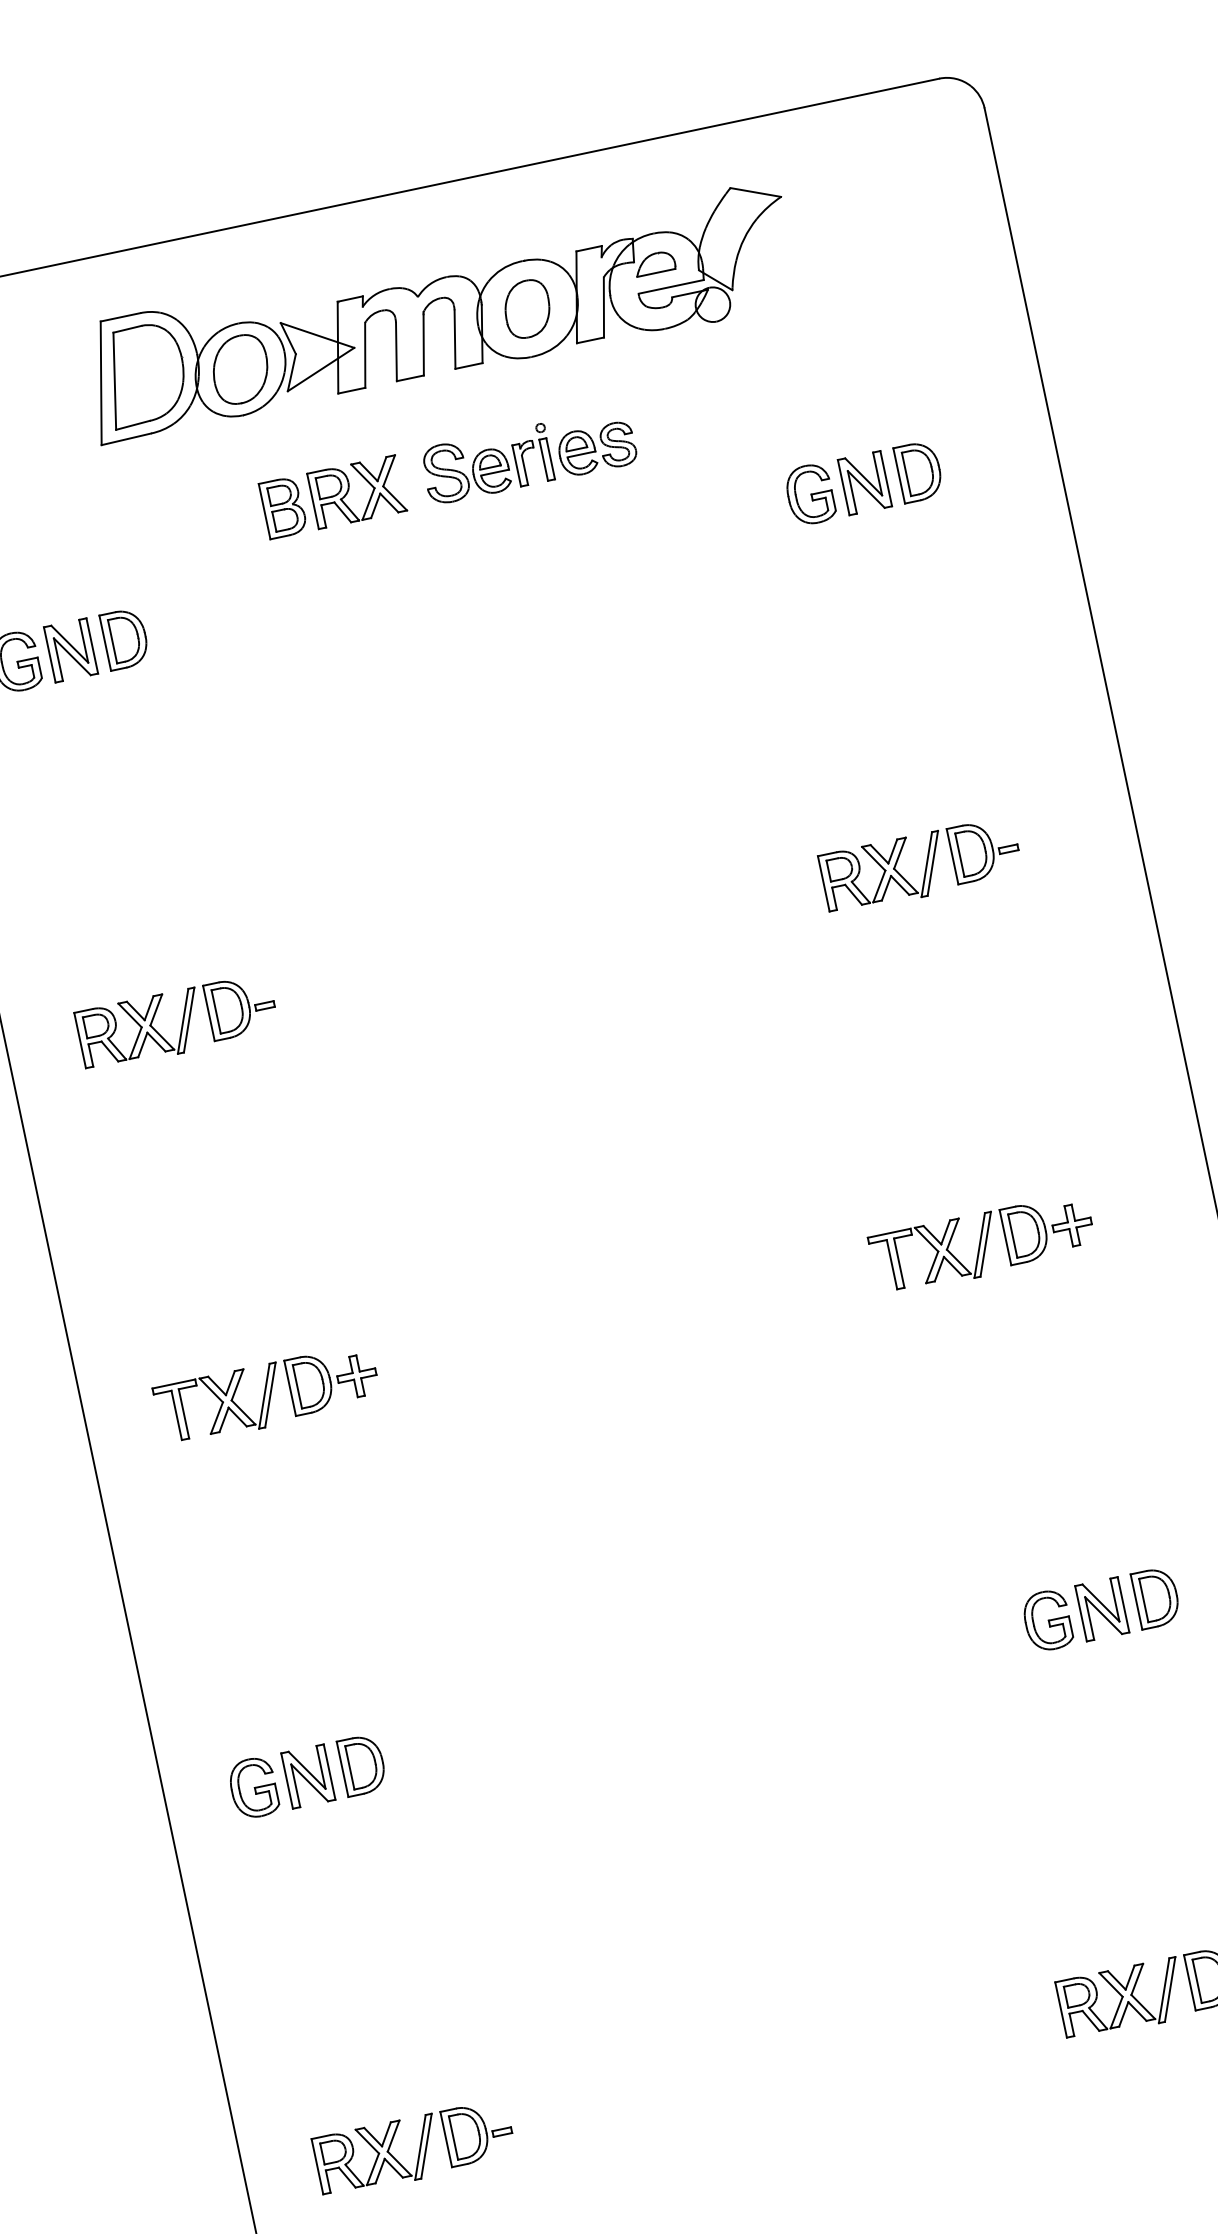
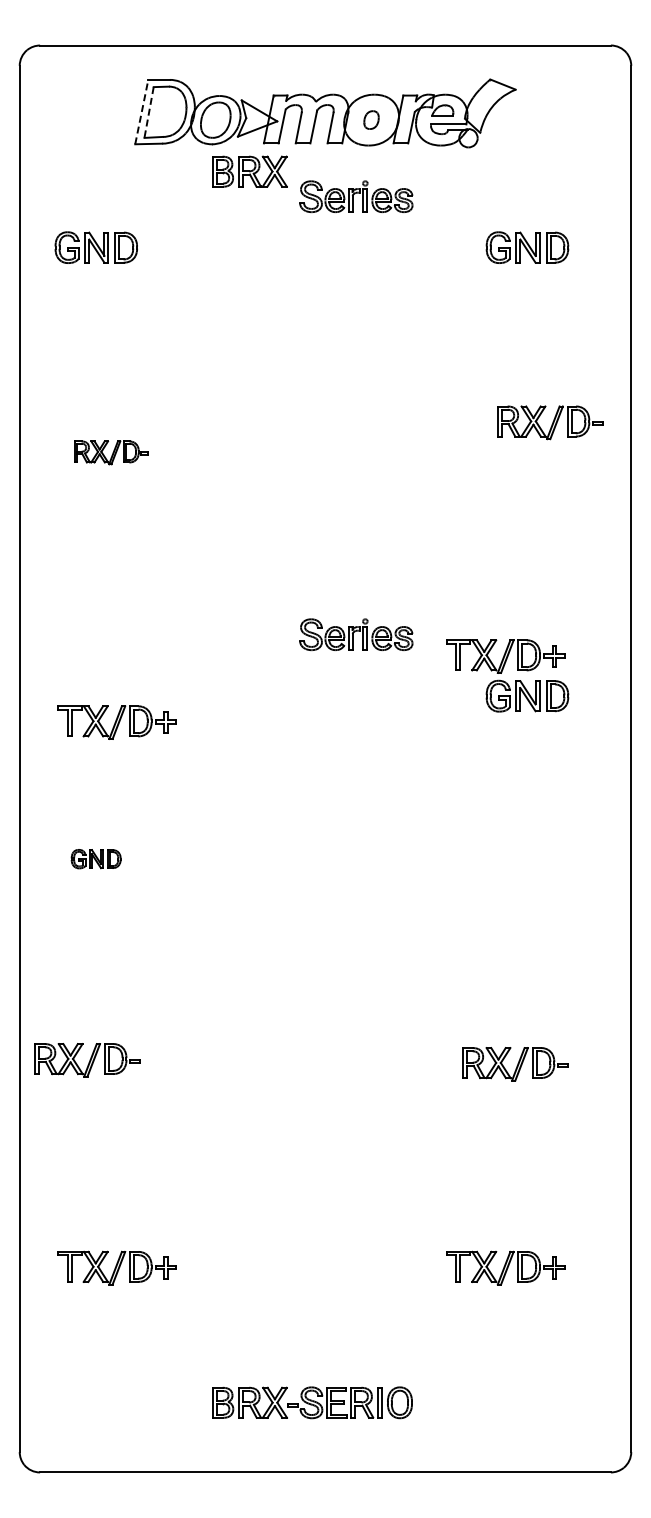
part: (527, 307) -> (371, 119), size x0.6
line: (115, 381) -> (149, 112), solid -> dashed
line: (100, 384) -> (141, 112), solid -> dashed
part: (332, 496) -> (249, 171), moved
part: (921, 865) -> (550, 422), moved
part: (177, 1021) -> (111, 452), size x0.7
part: (699, 1261) -> (356, 634), added
part: (265, 1395) -> (116, 722), moved
part: (1101, 1608) -> (527, 695), moved
part: (305, 1775) -> (95, 858), size x0.6
part: (414, 2148) -> (87, 1060), moved

